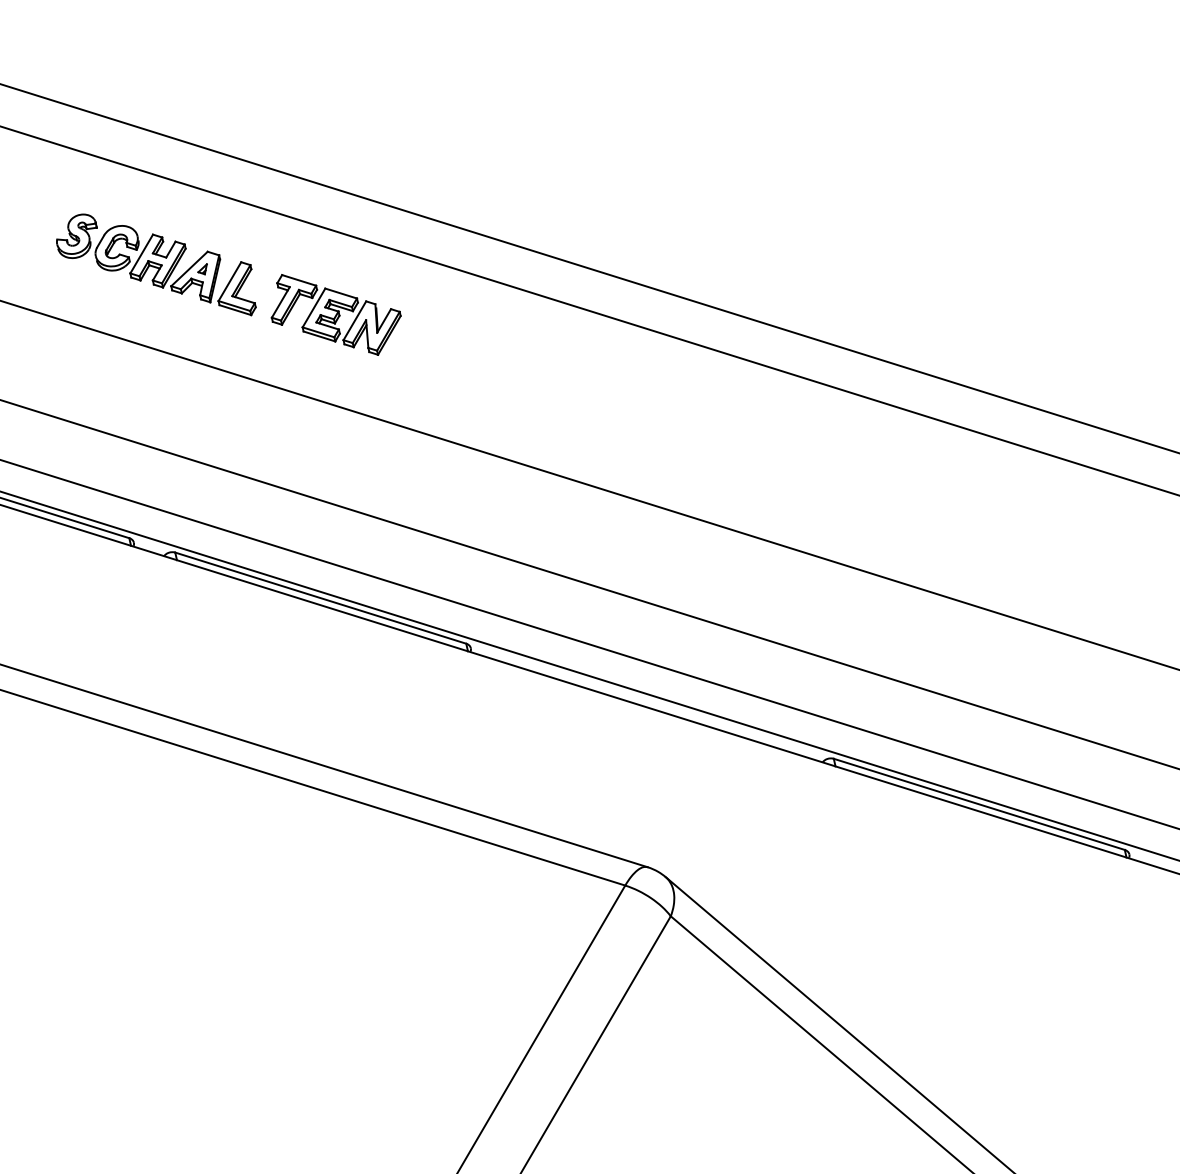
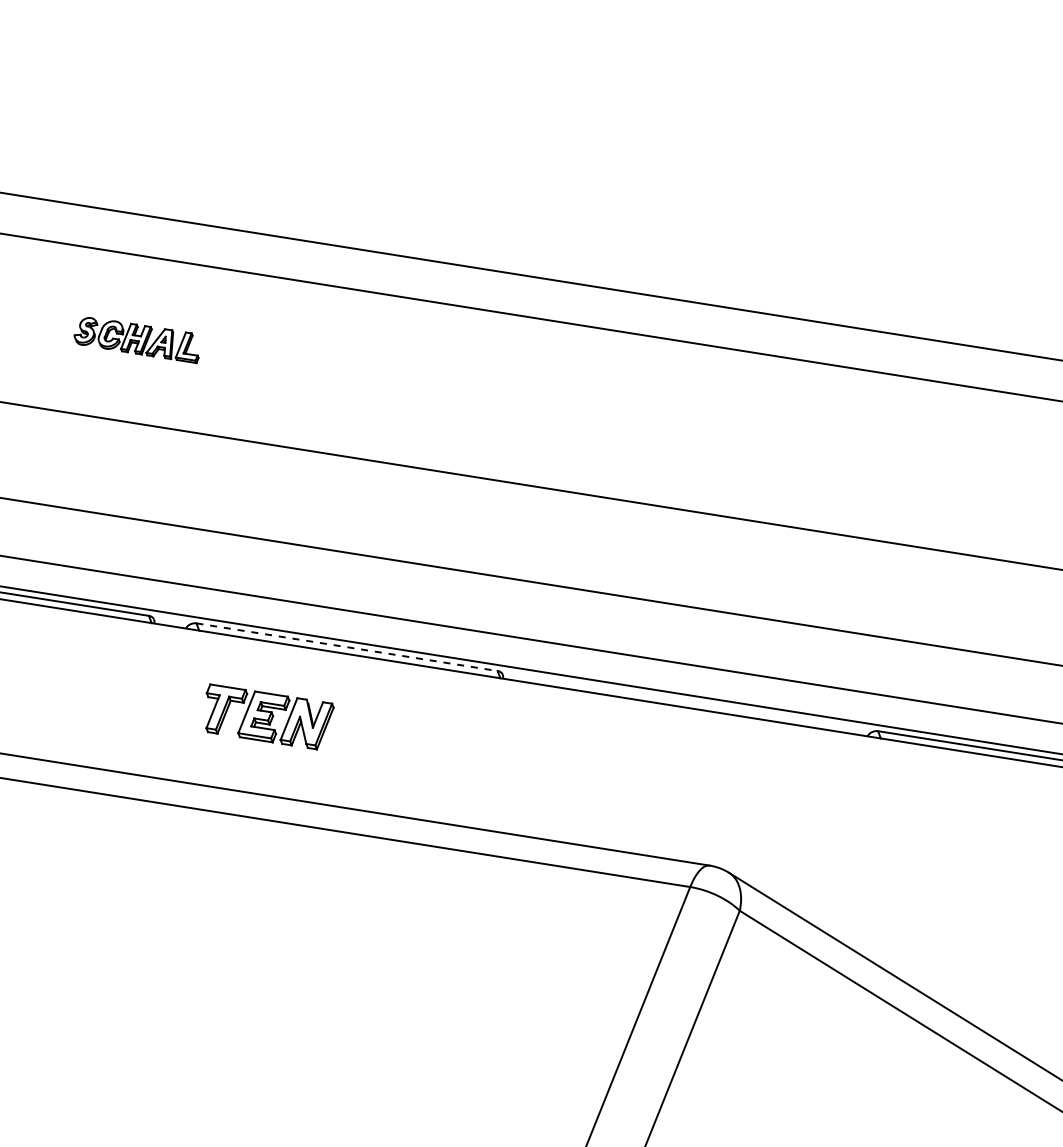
part: (156, 264) -> (135, 341), size x0.6
part: (335, 314) -> (268, 715), moved
line: (321, 598) -> (347, 647), solid -> dashed

